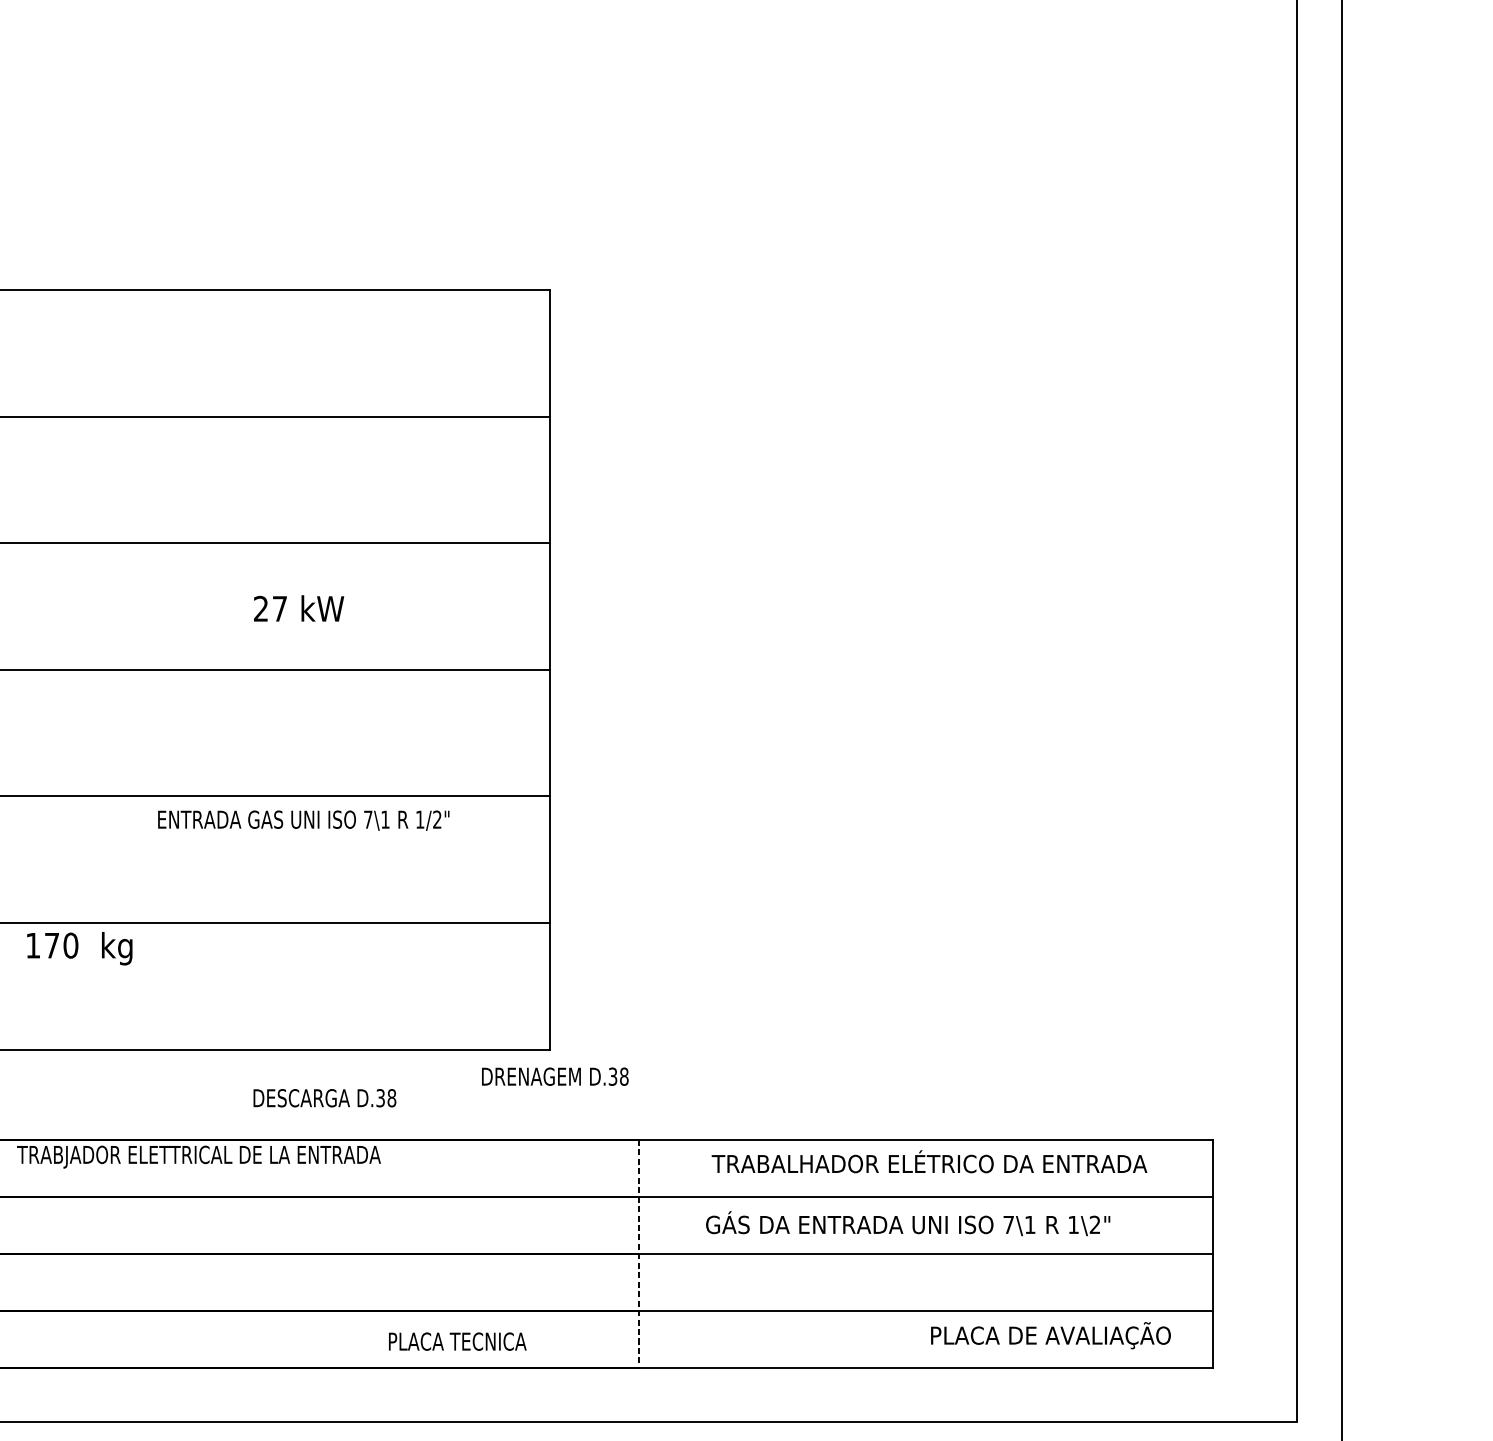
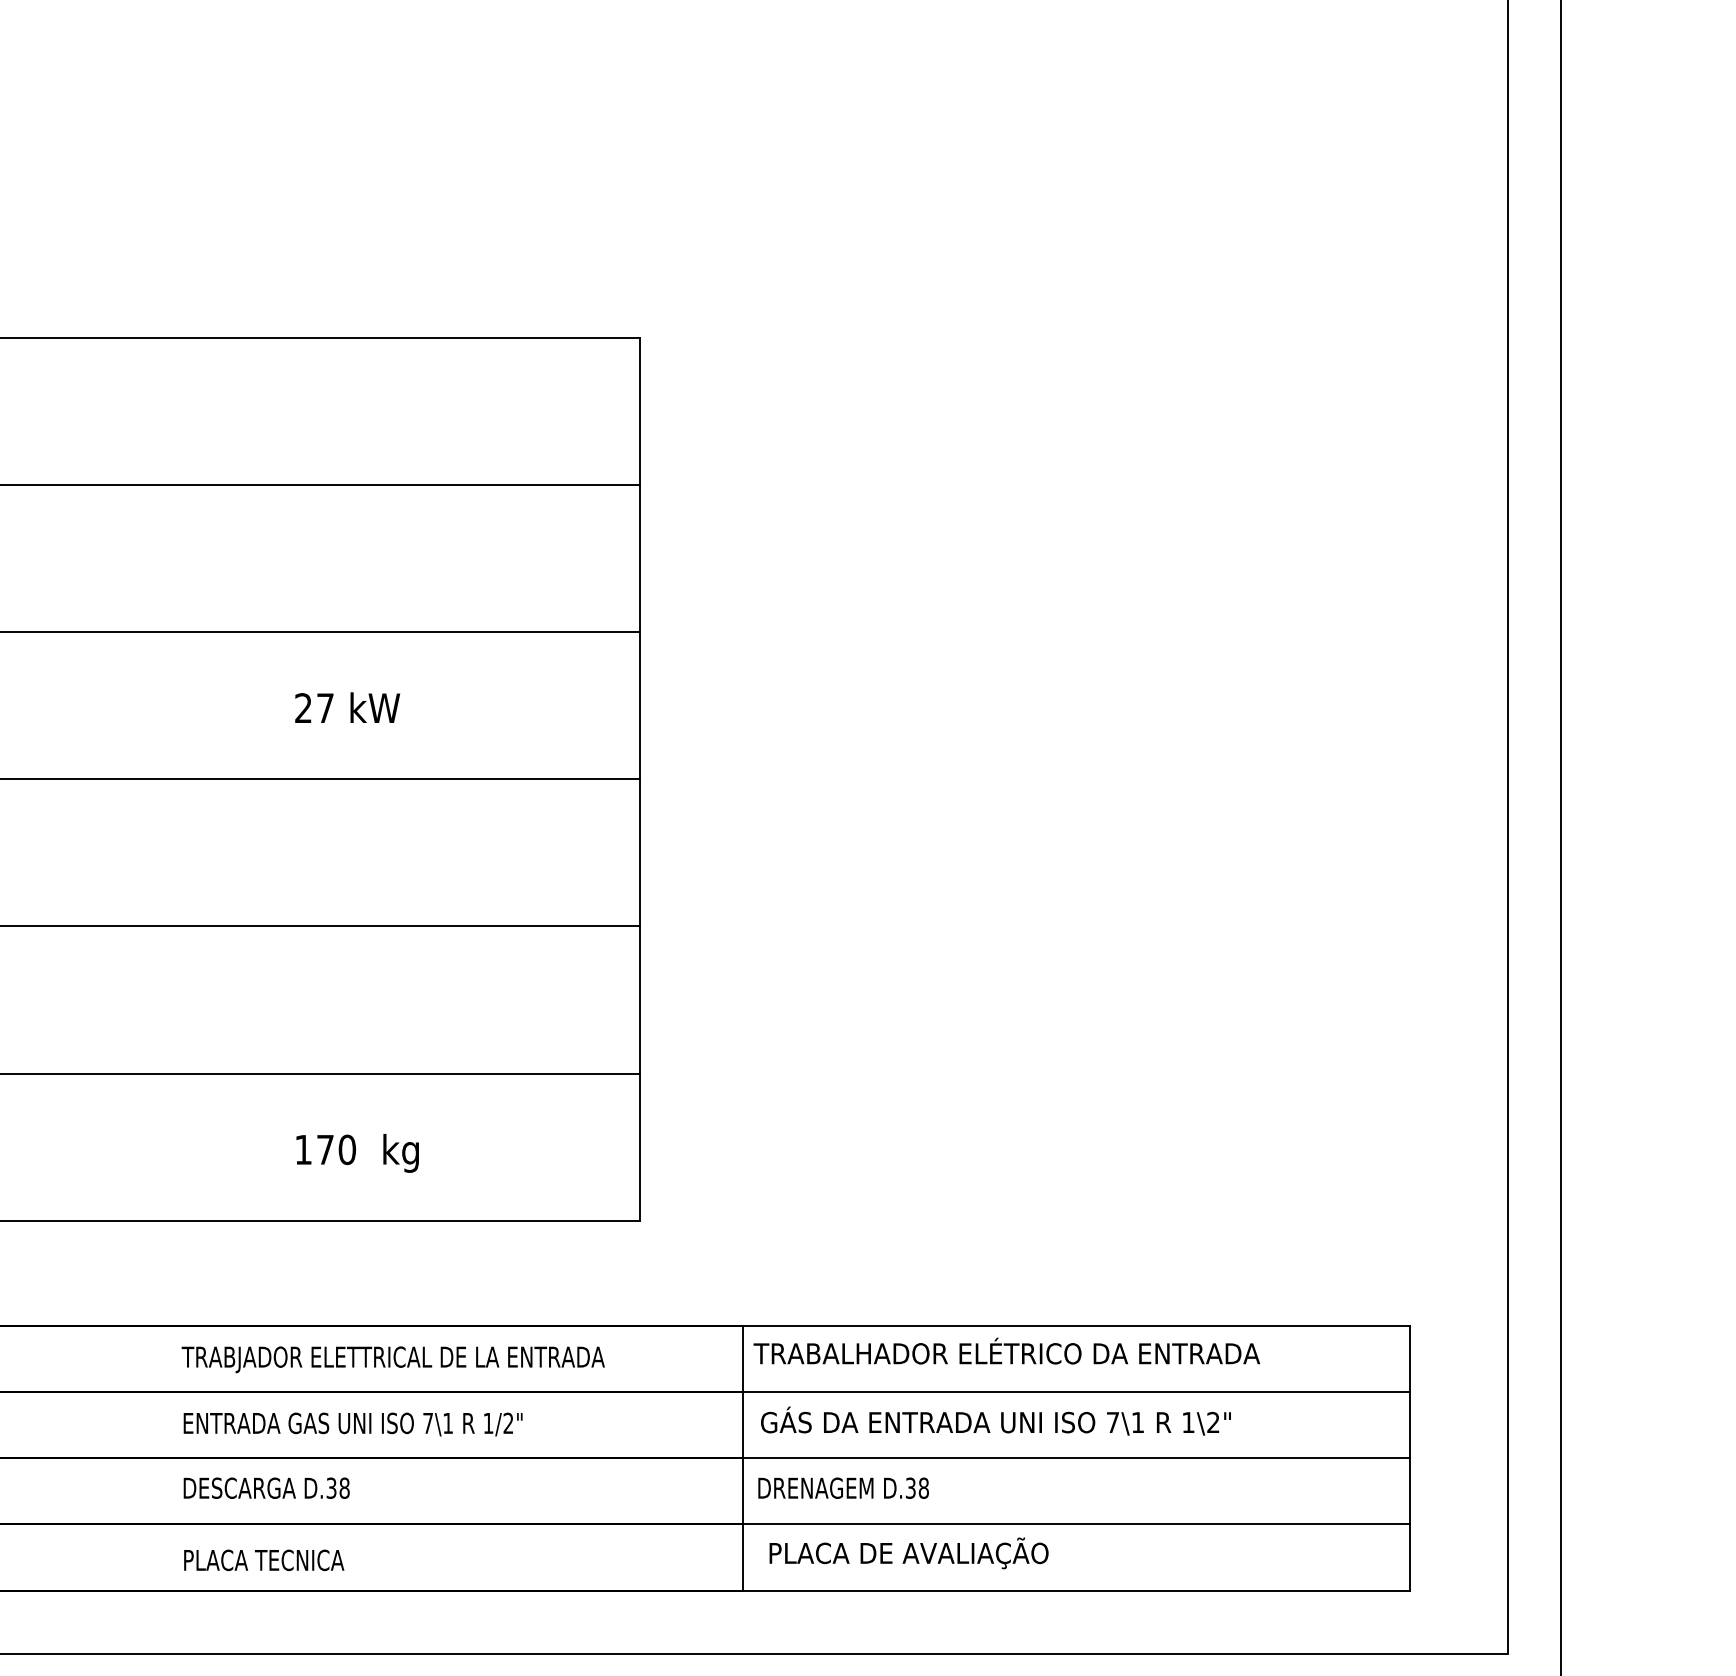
text: (303, 820) -> (352, 1424), moved
text: (79, 948) -> (357, 1153), moved
text: (555, 1076) -> (843, 1487), moved
text: (324, 1097) -> (266, 1487), moved
text: (198, 1156) -> (392, 1359), moved
text: (929, 1161) -> (1006, 1350), moved
text: (907, 1223) -> (995, 1420), moved
line: (638, 1254) -> (742, 1458), dashed -> solid
text: (1050, 1335) -> (908, 1553), moved
text: (458, 1341) -> (264, 1560), moved

